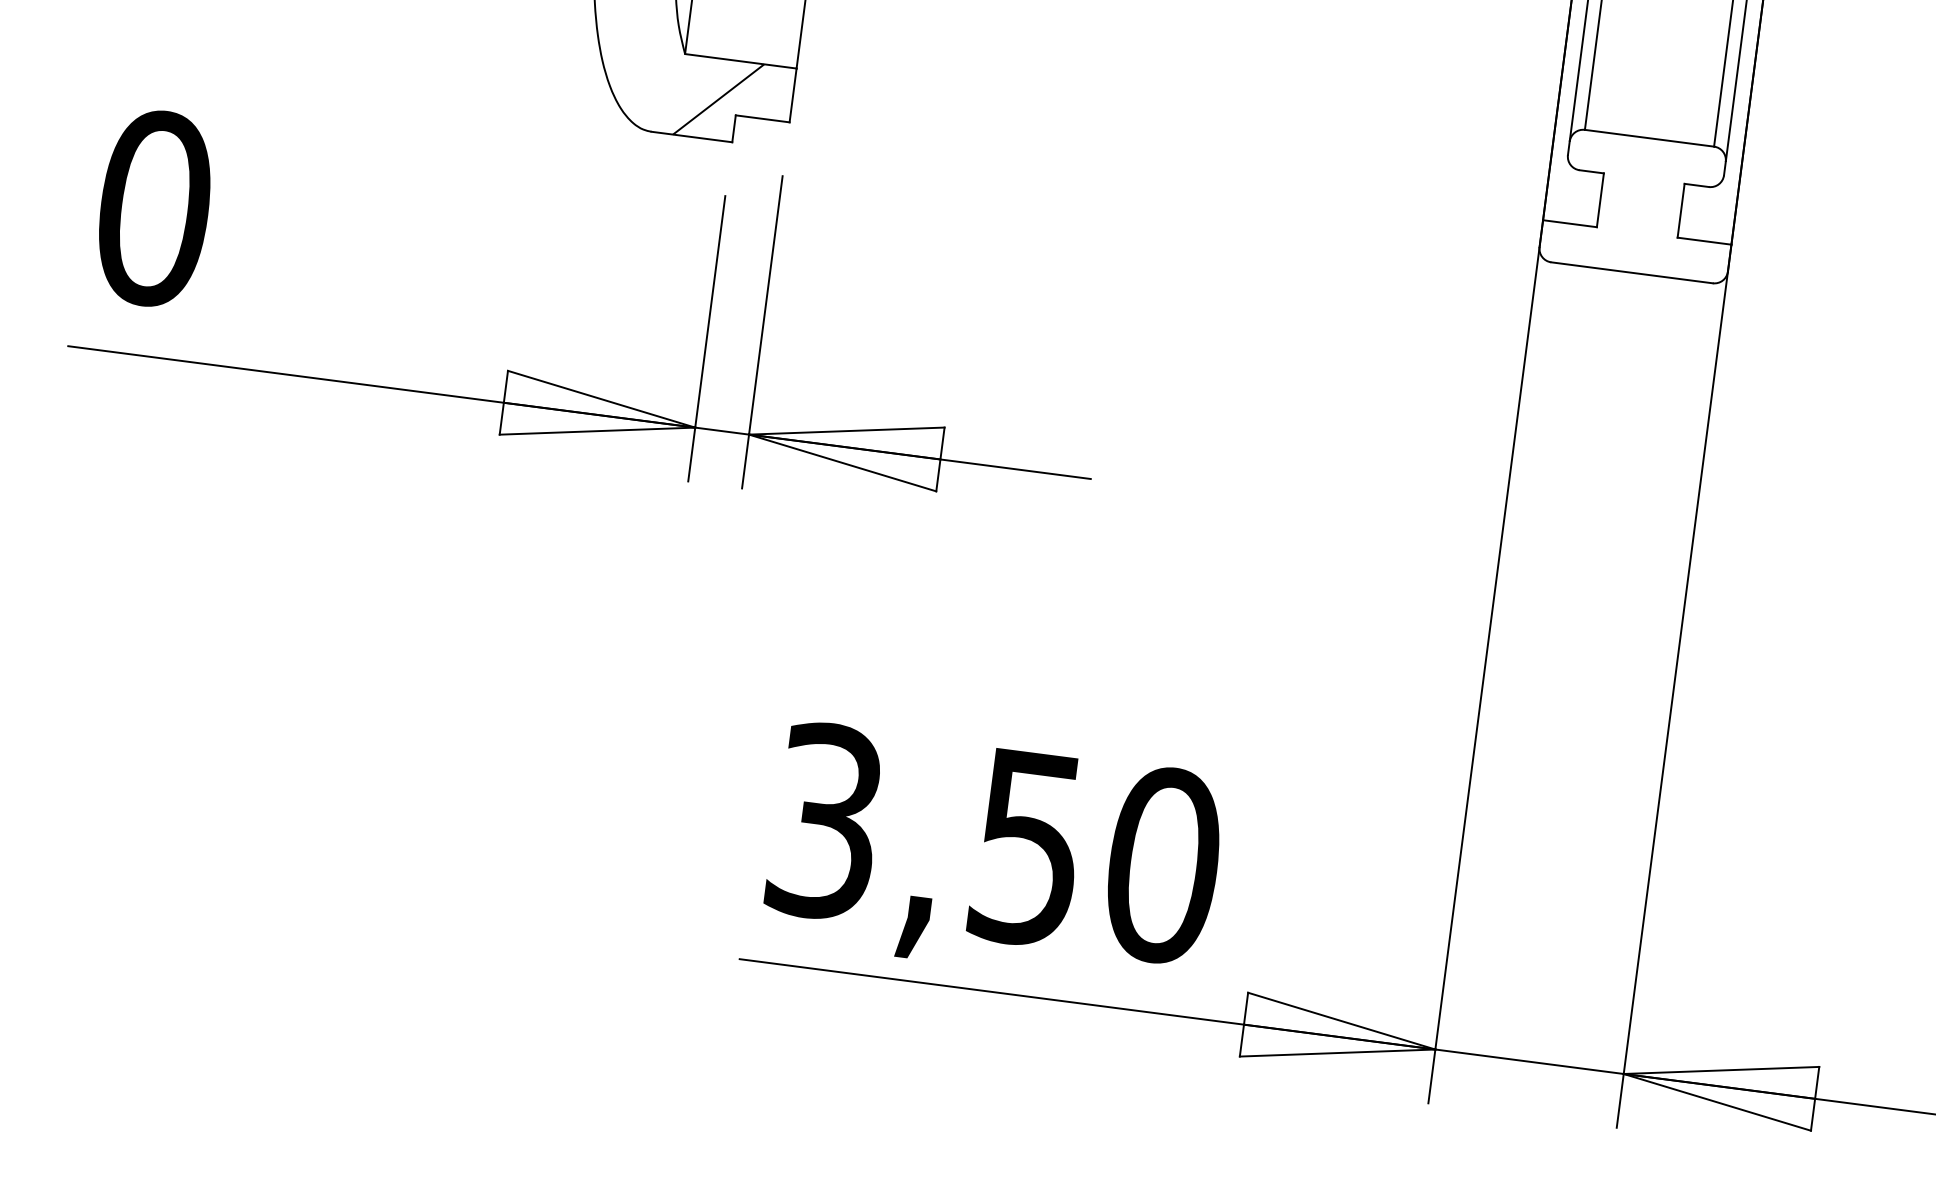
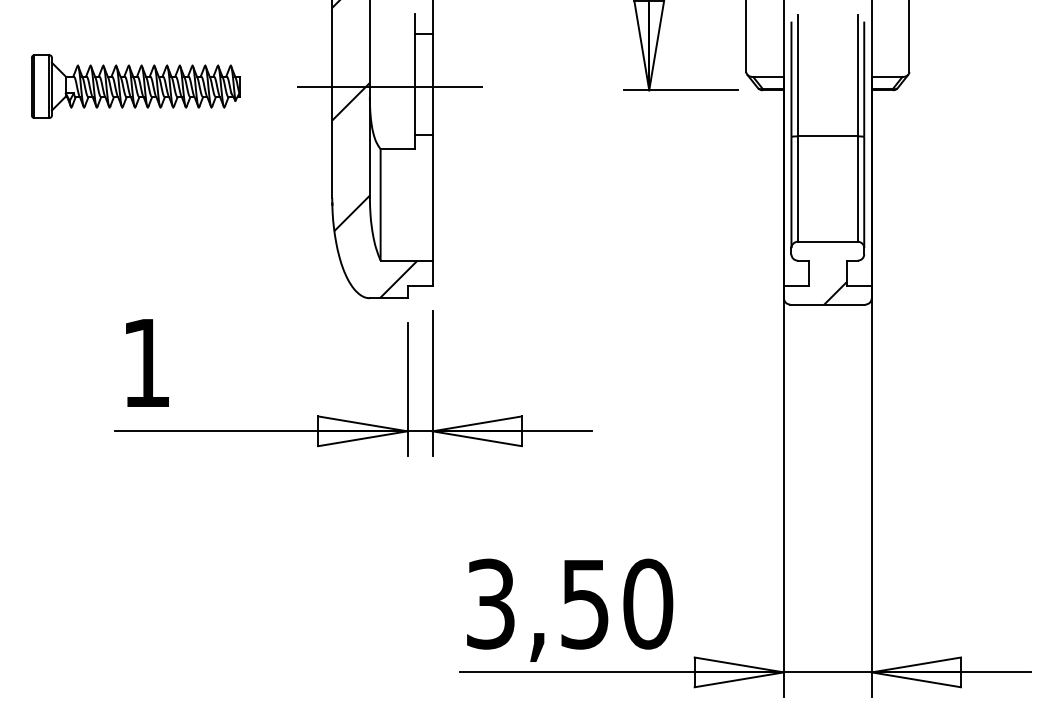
text: (154, 207) -> (146, 362), 0 -> 1
hatch: (1651, 251) -> (835, 293), added

